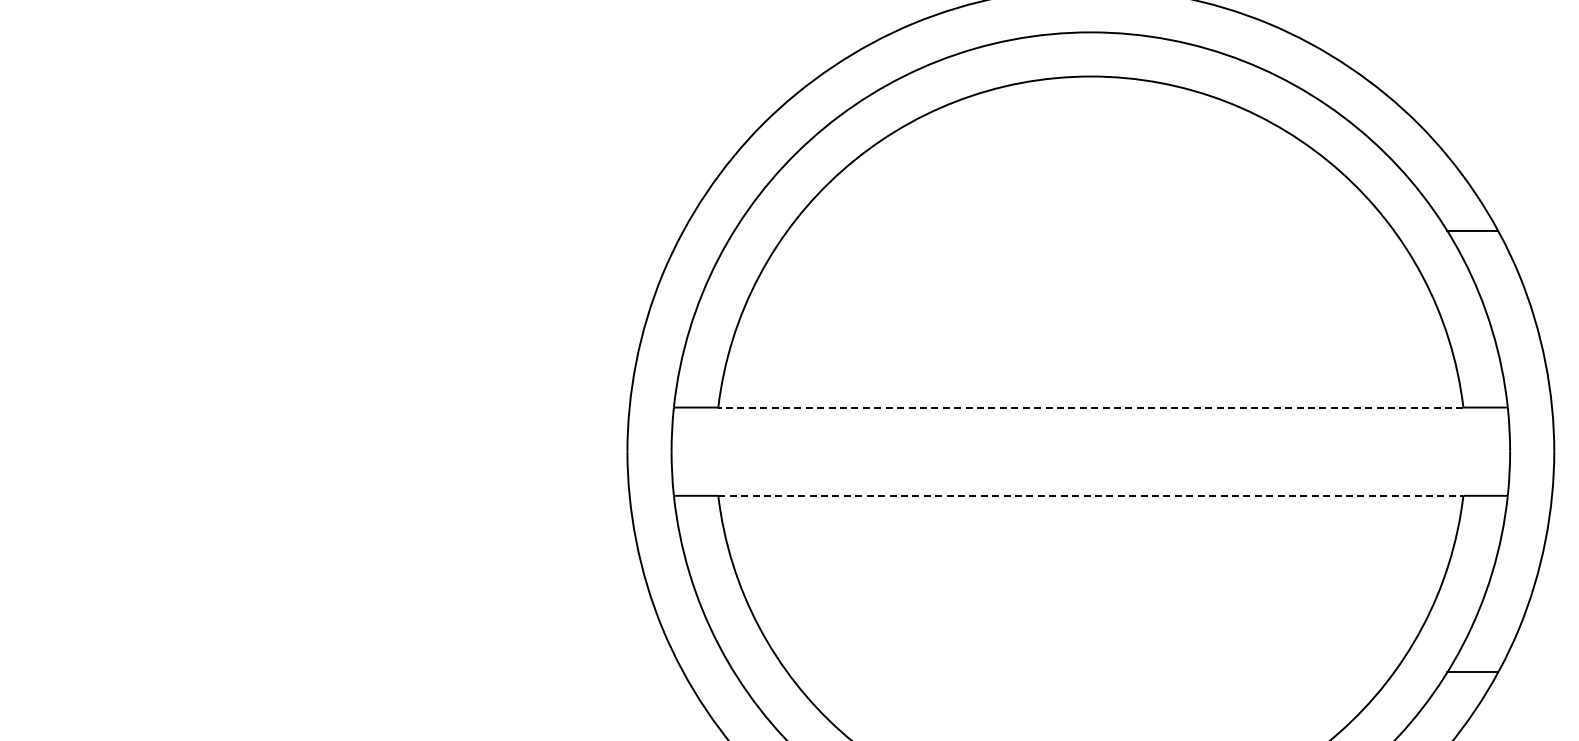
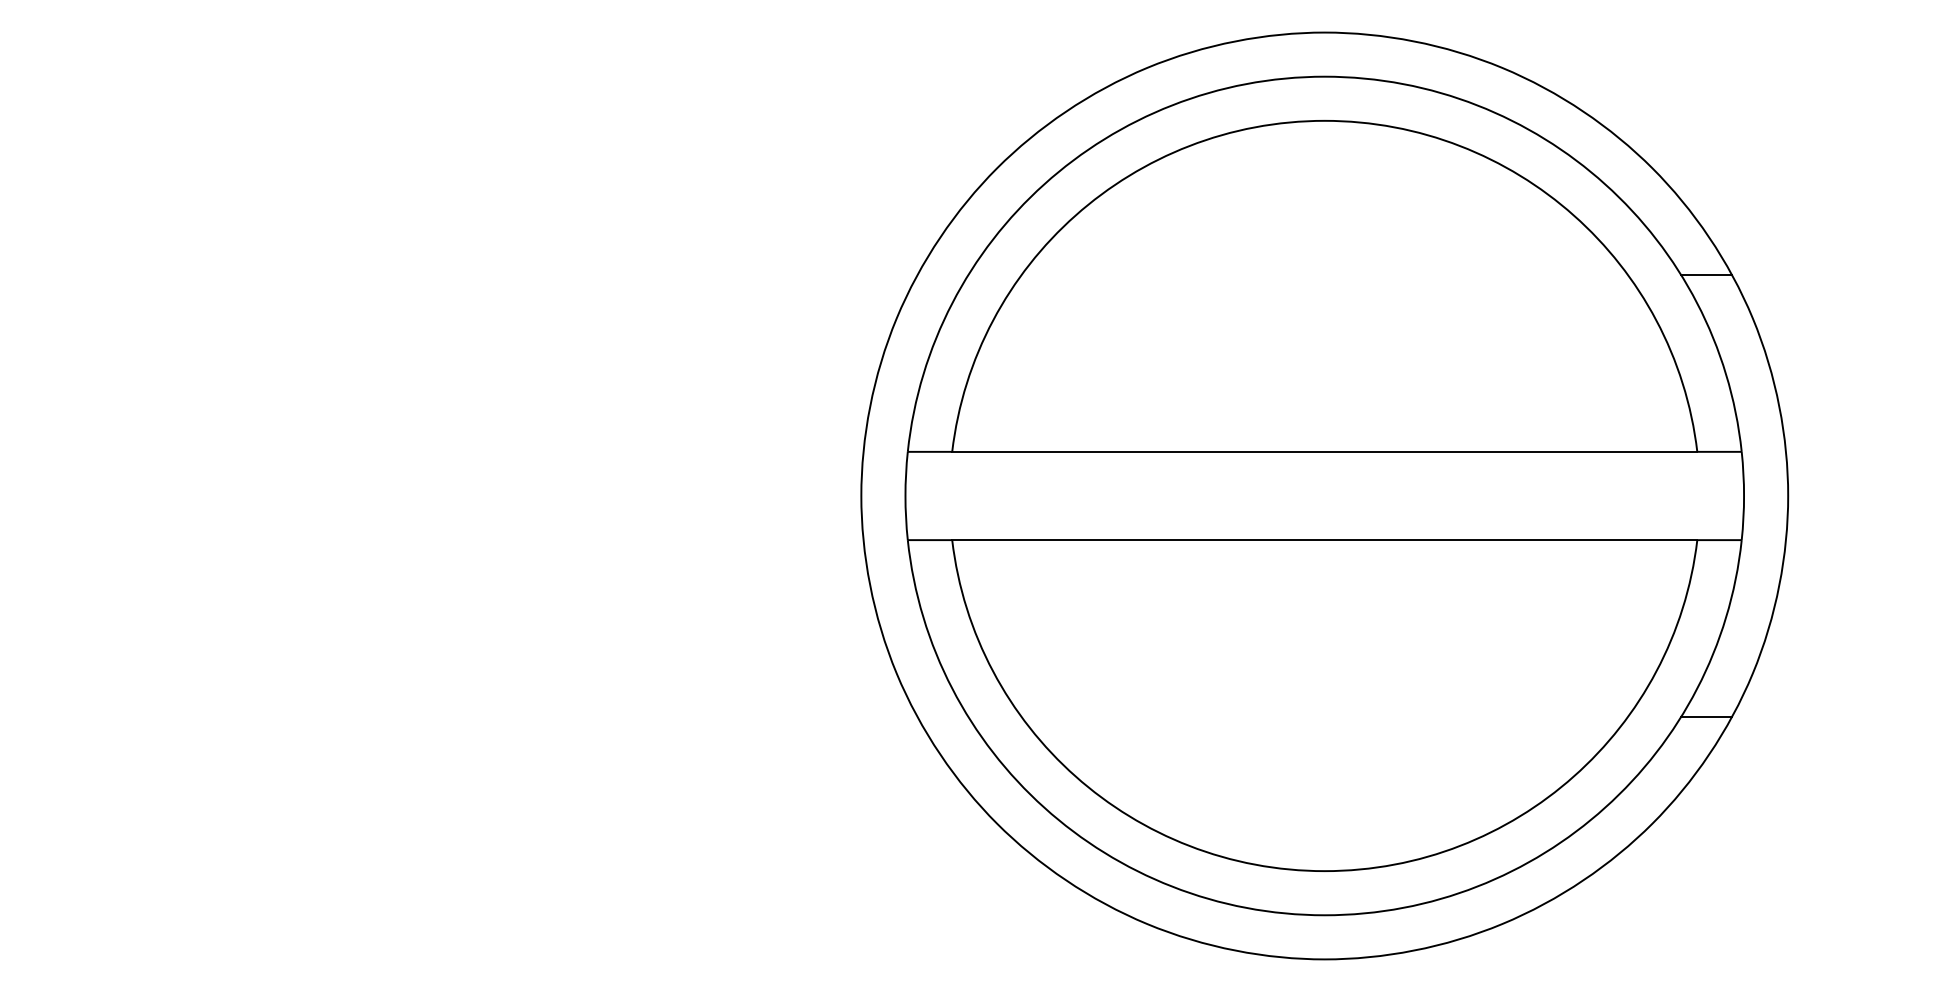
line: (1090, 407) -> (1324, 451), dashed -> solid
line: (1090, 496) -> (1324, 540), dashed -> solid

